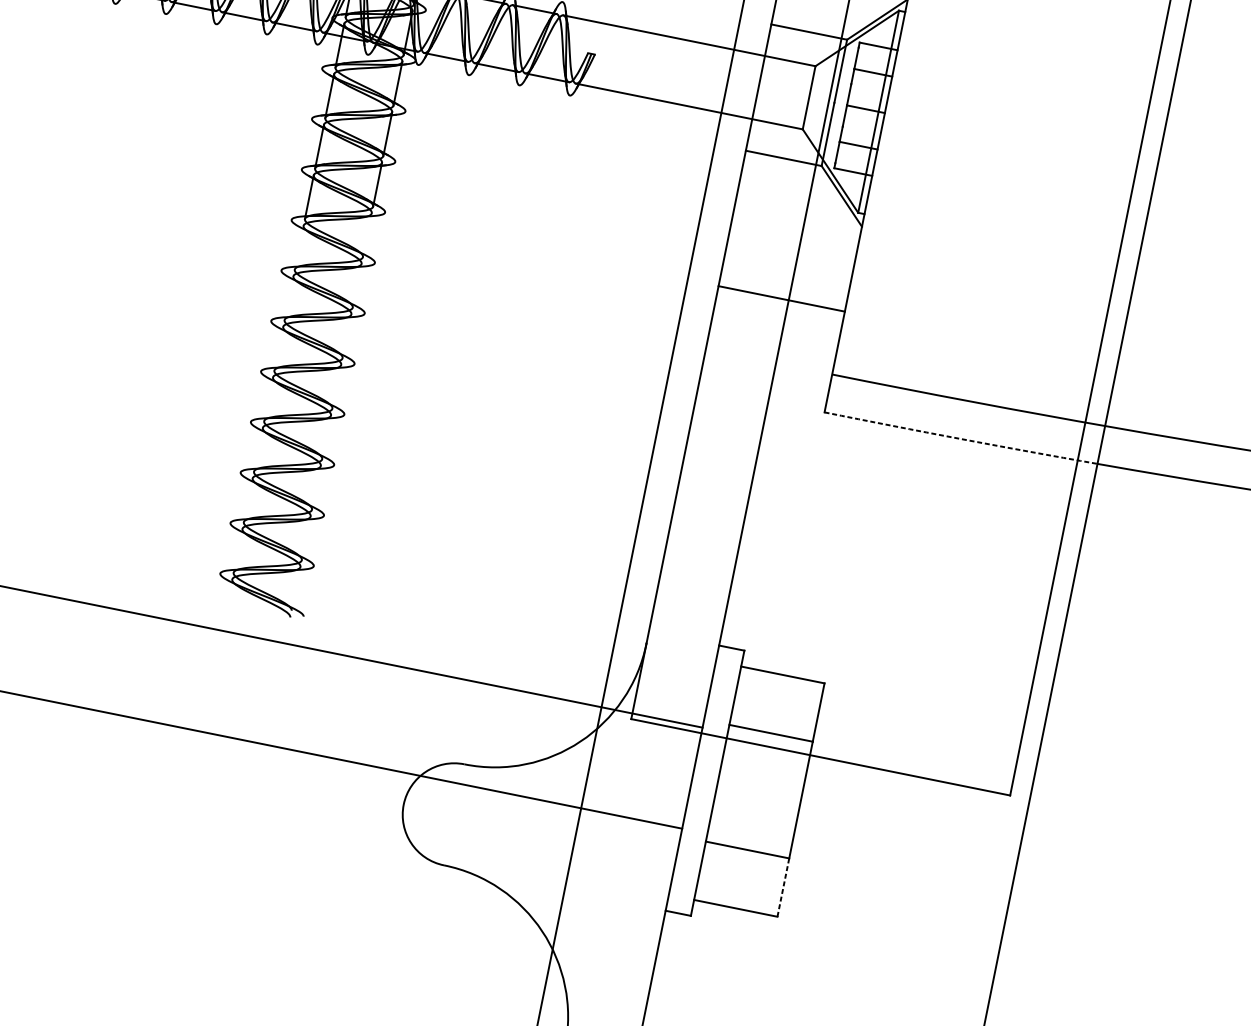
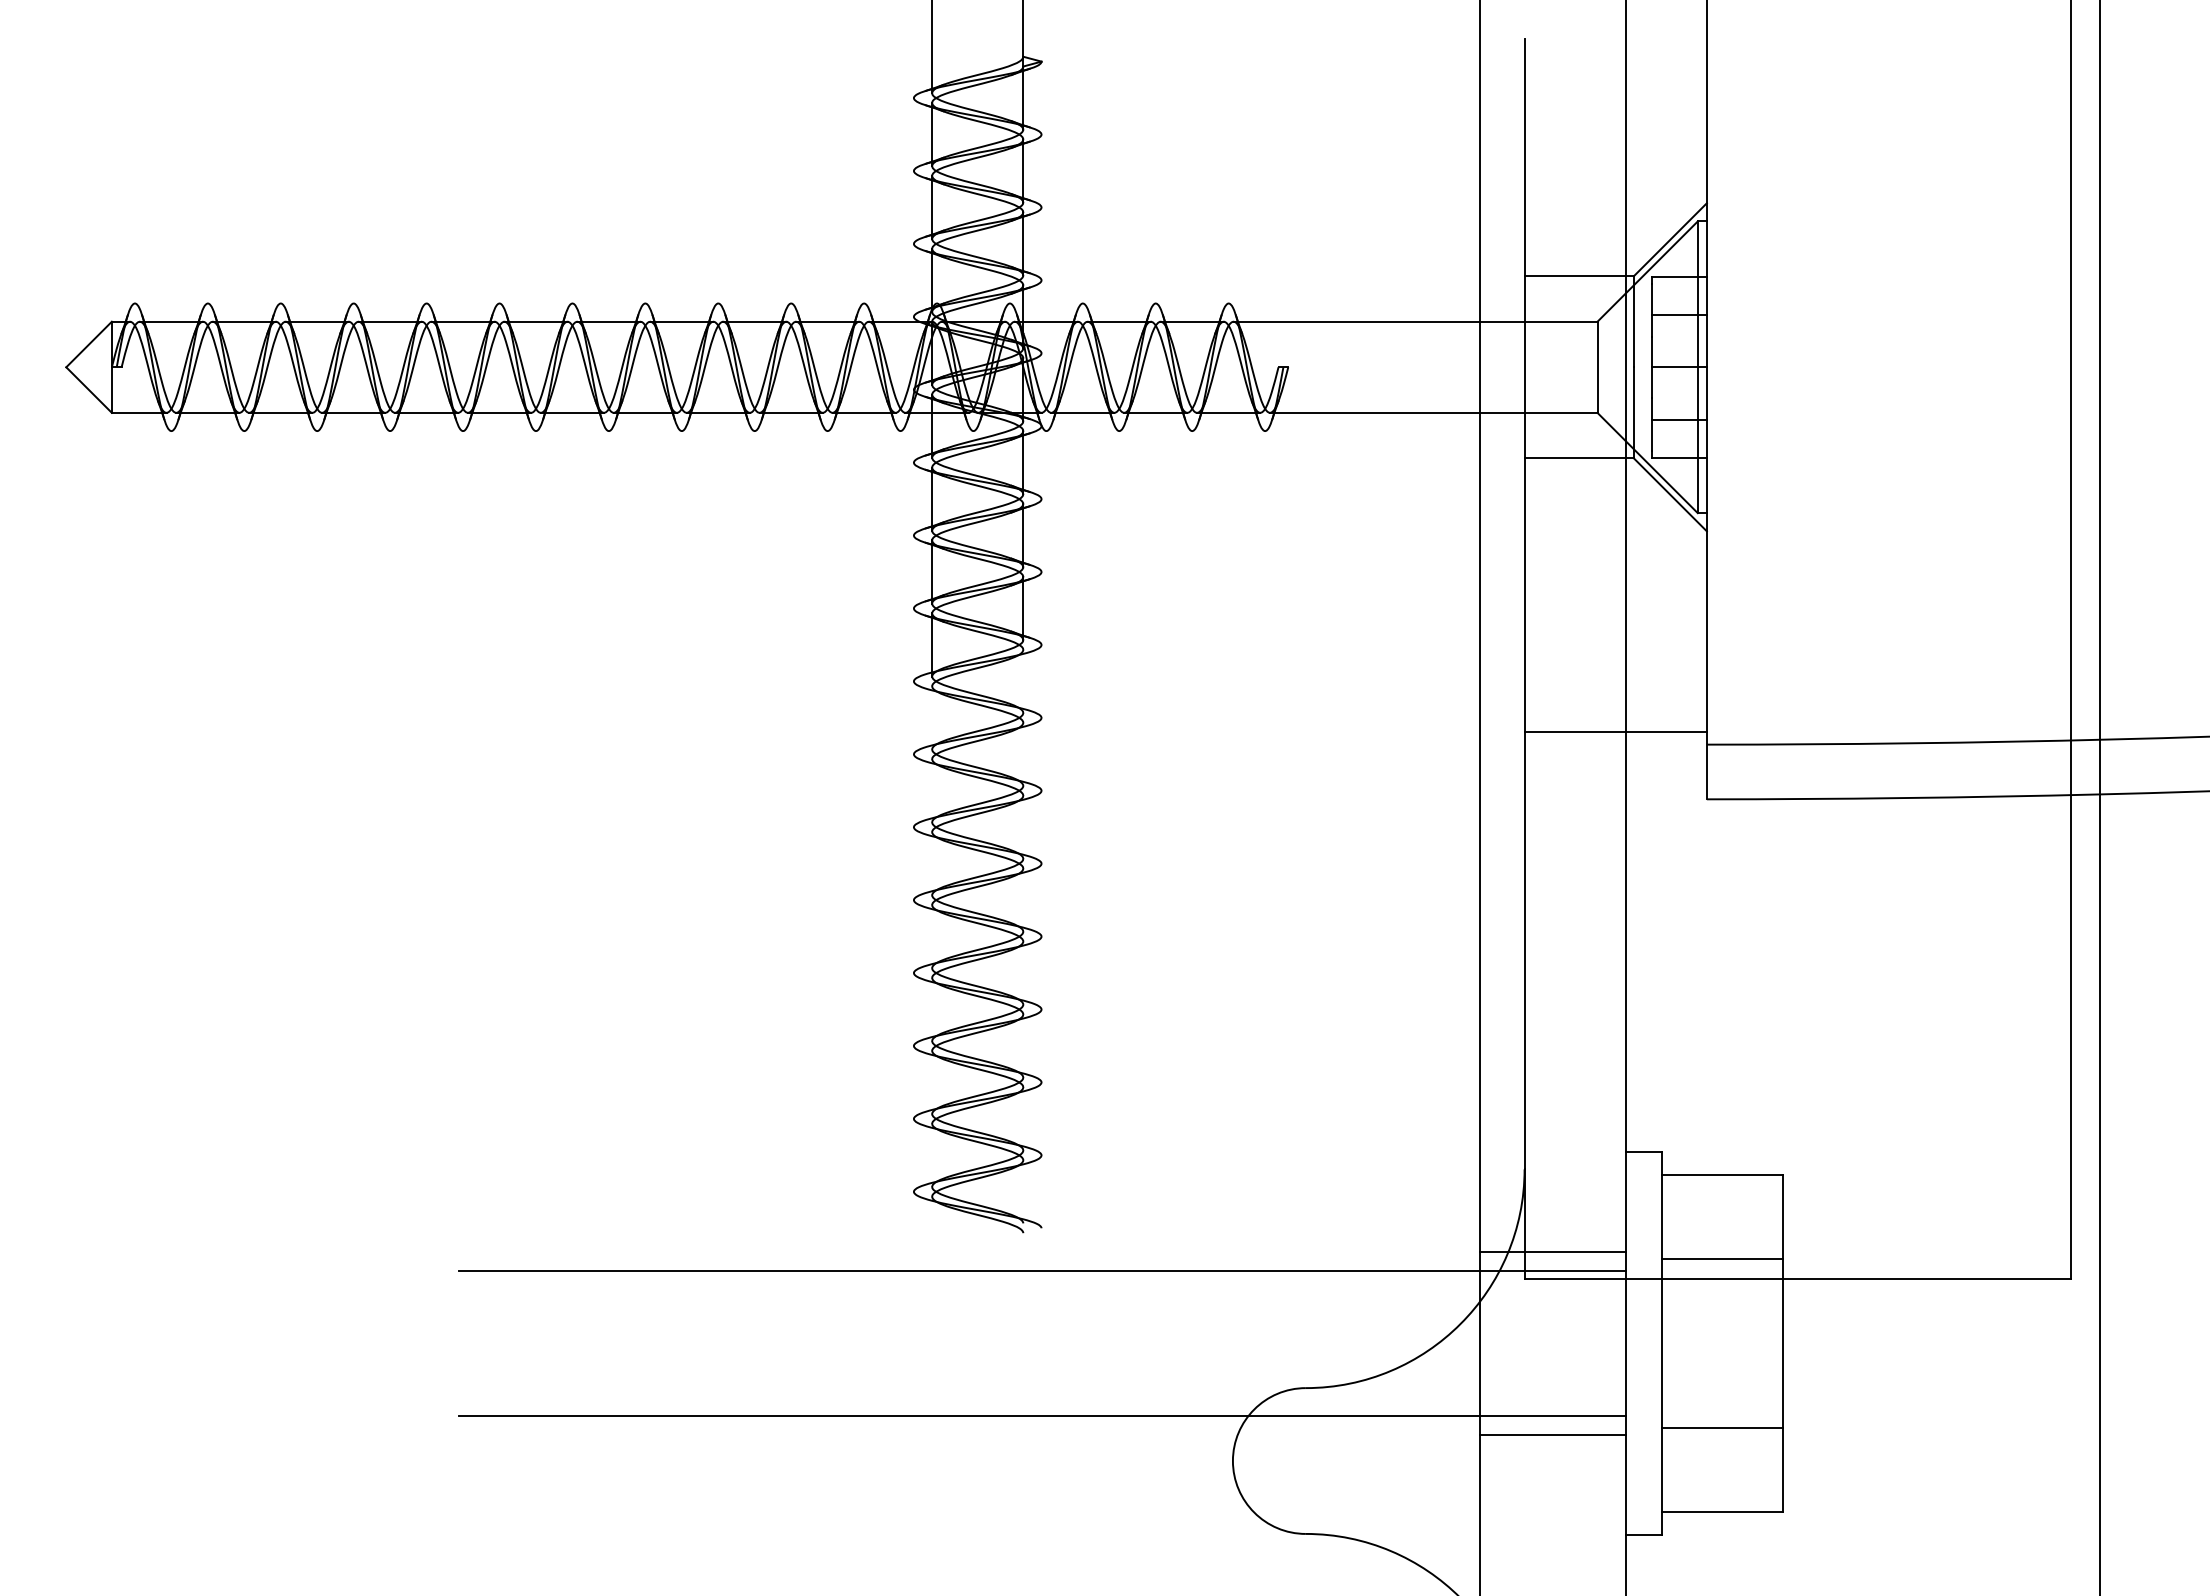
line: (781, 298) -> (1615, 731), moved
arc: (960, 439) -> (1903, 798), dashed -> solid
line: (654, 704) -> (1552, 1252), added
line: (628, 830) -> (1552, 1434), added
line: (783, 887) -> (1782, 1469), dashed -> solid

